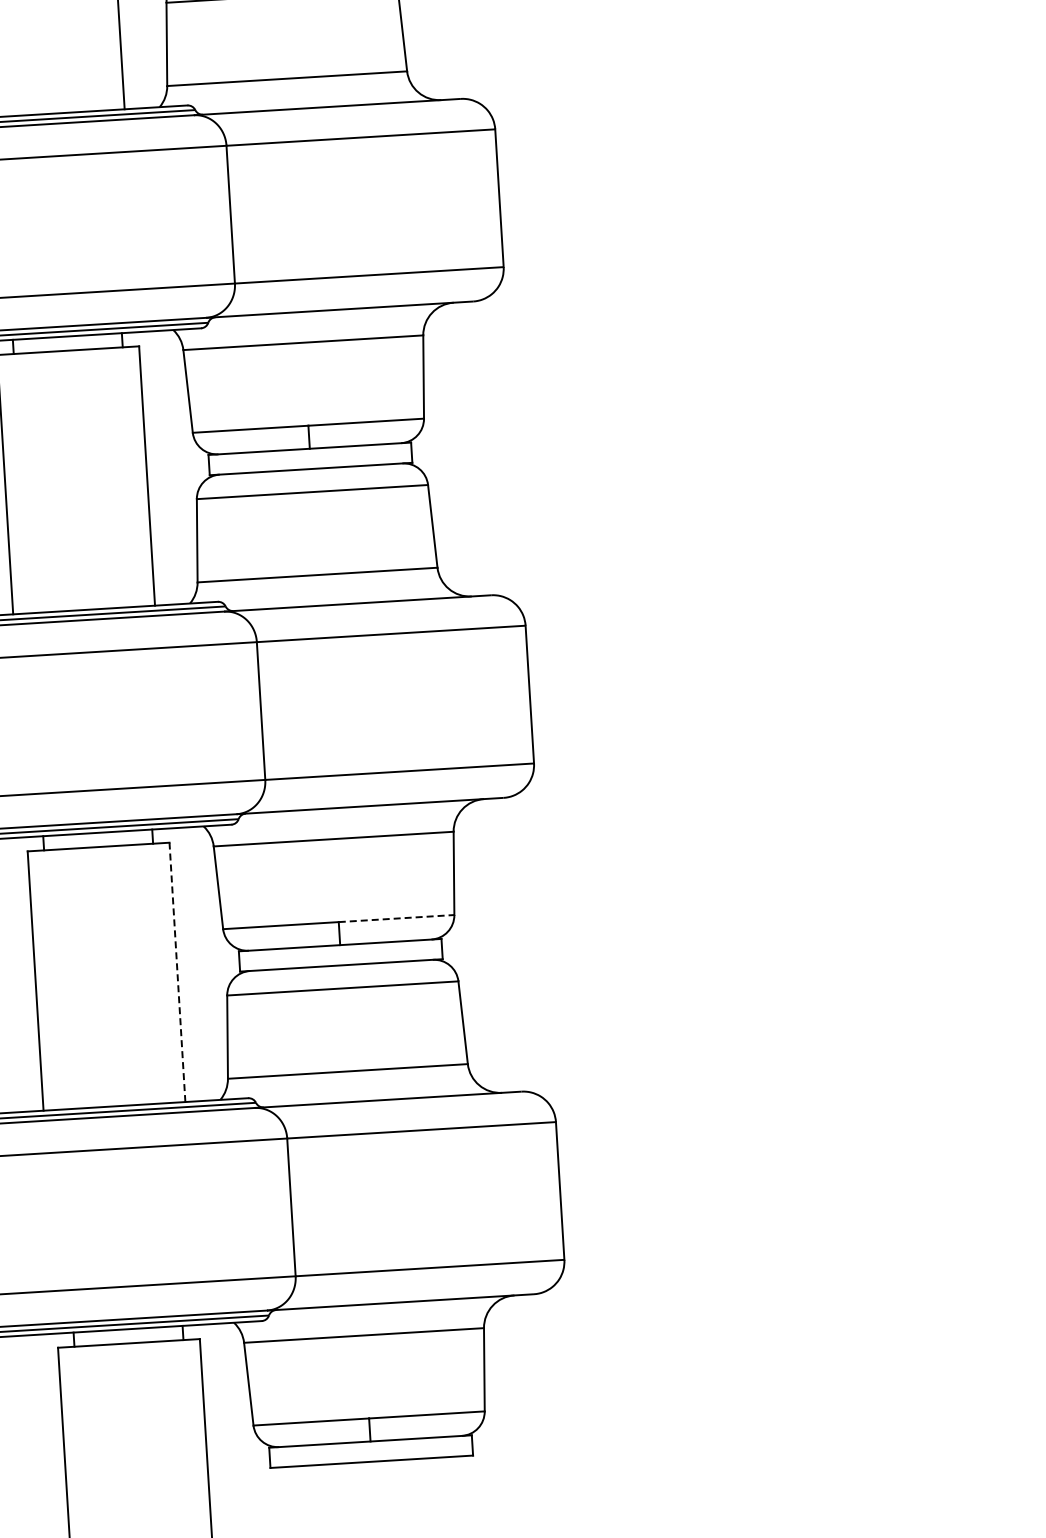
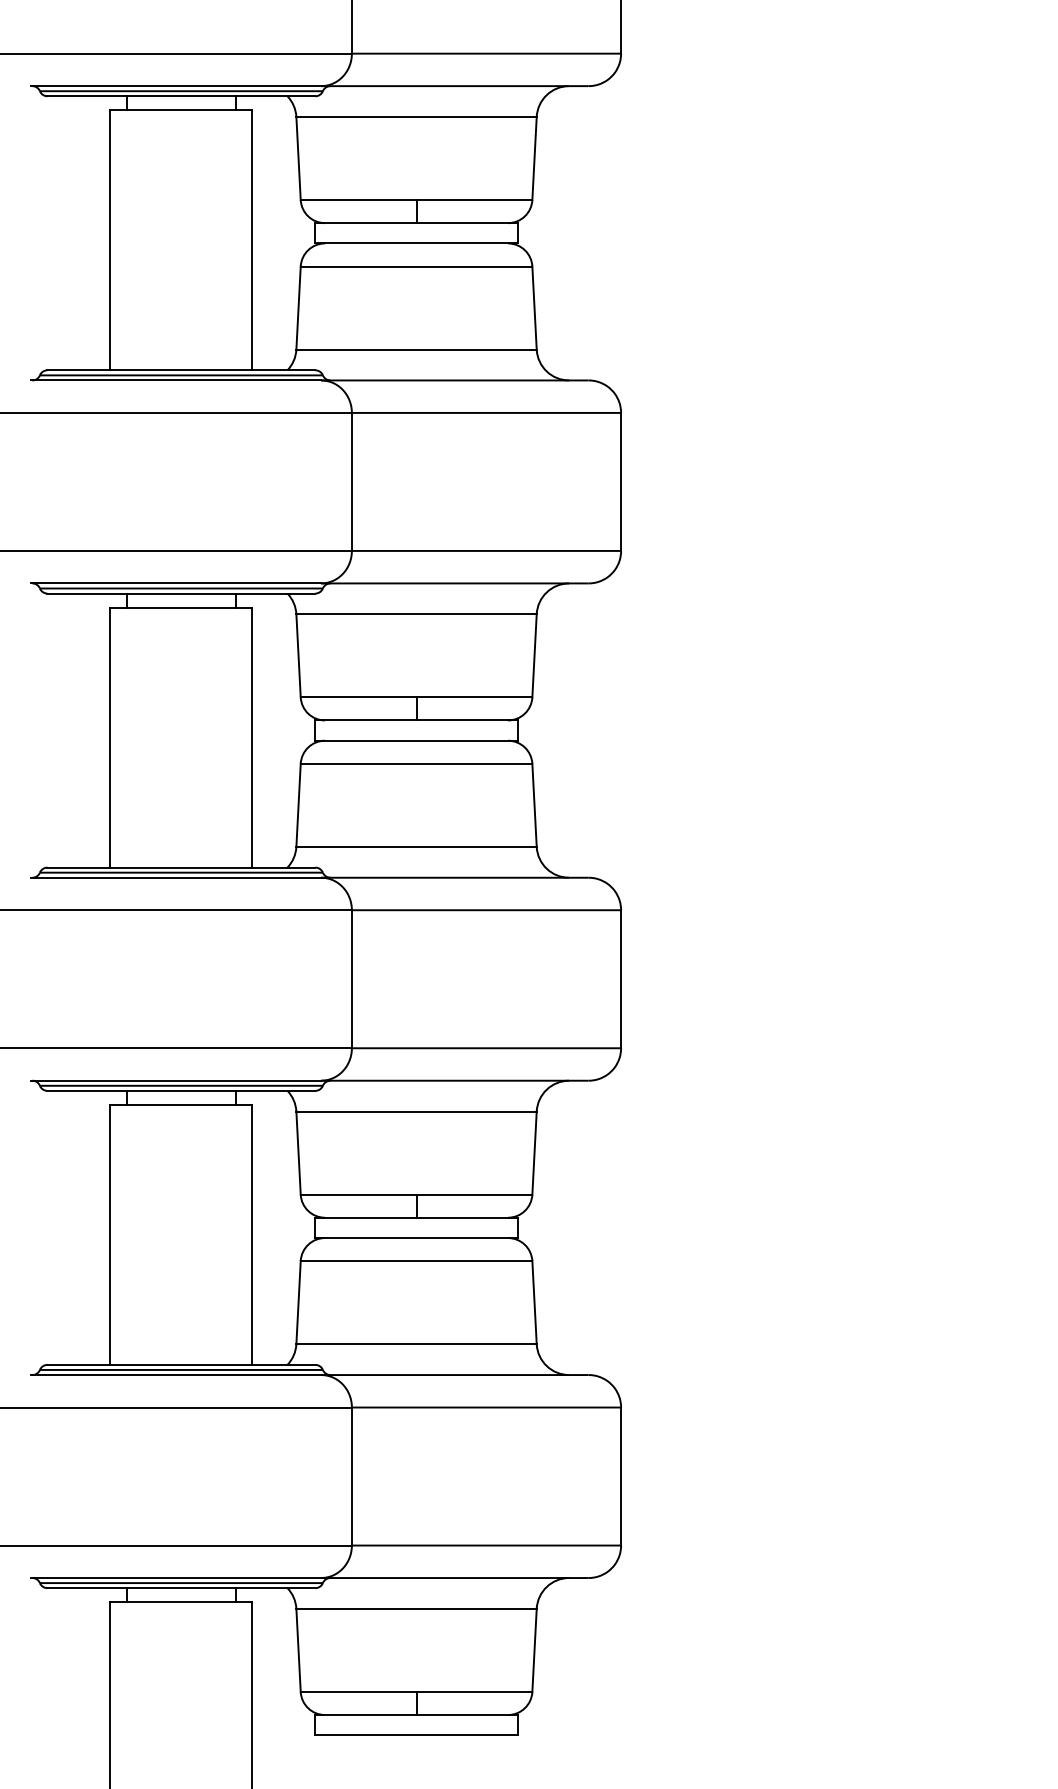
line: (396, 918) -> (474, 1194), dashed -> solid
line: (177, 971) -> (252, 1234), dashed -> solid

